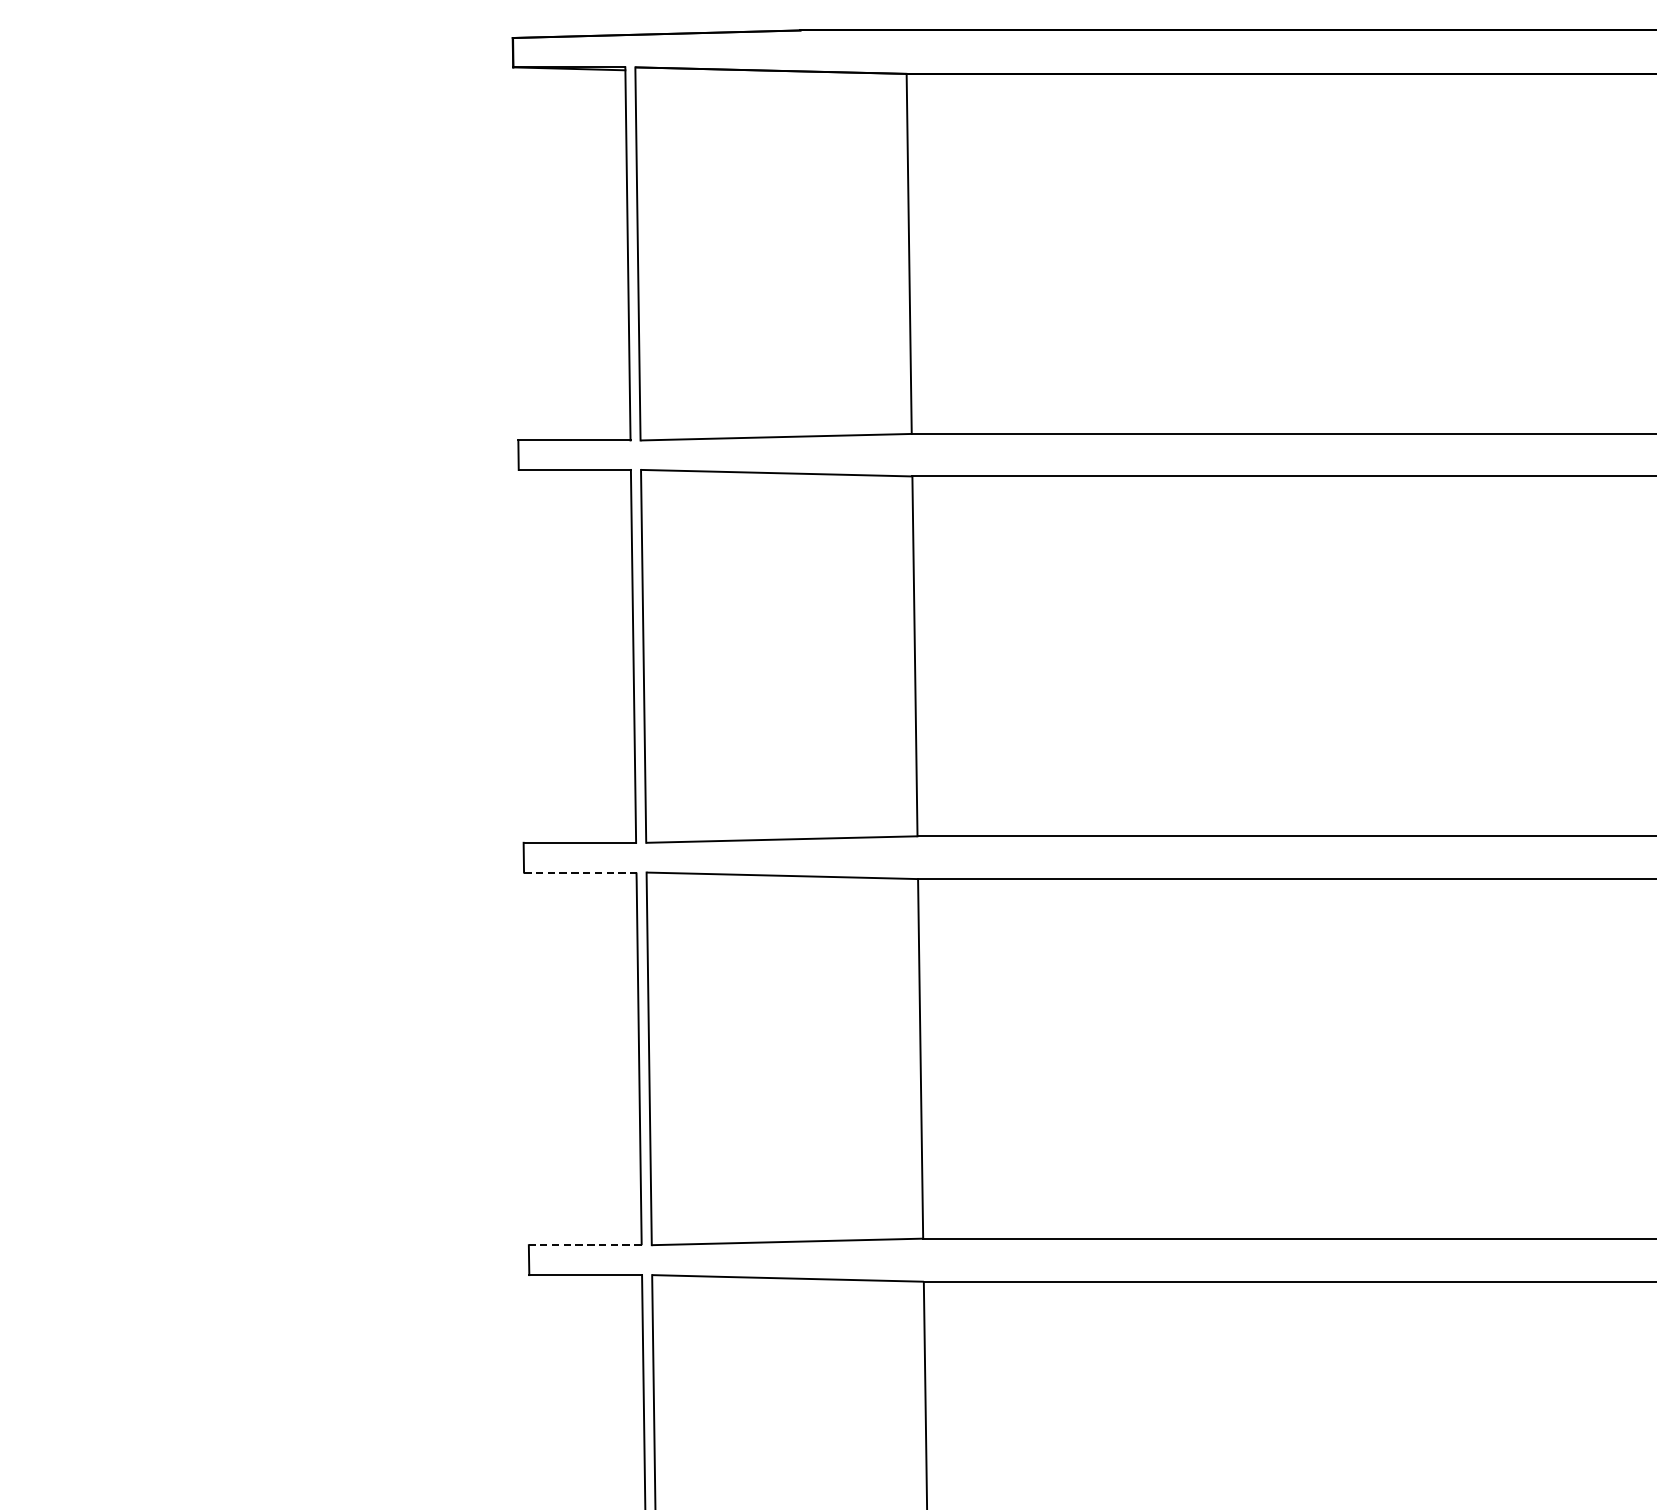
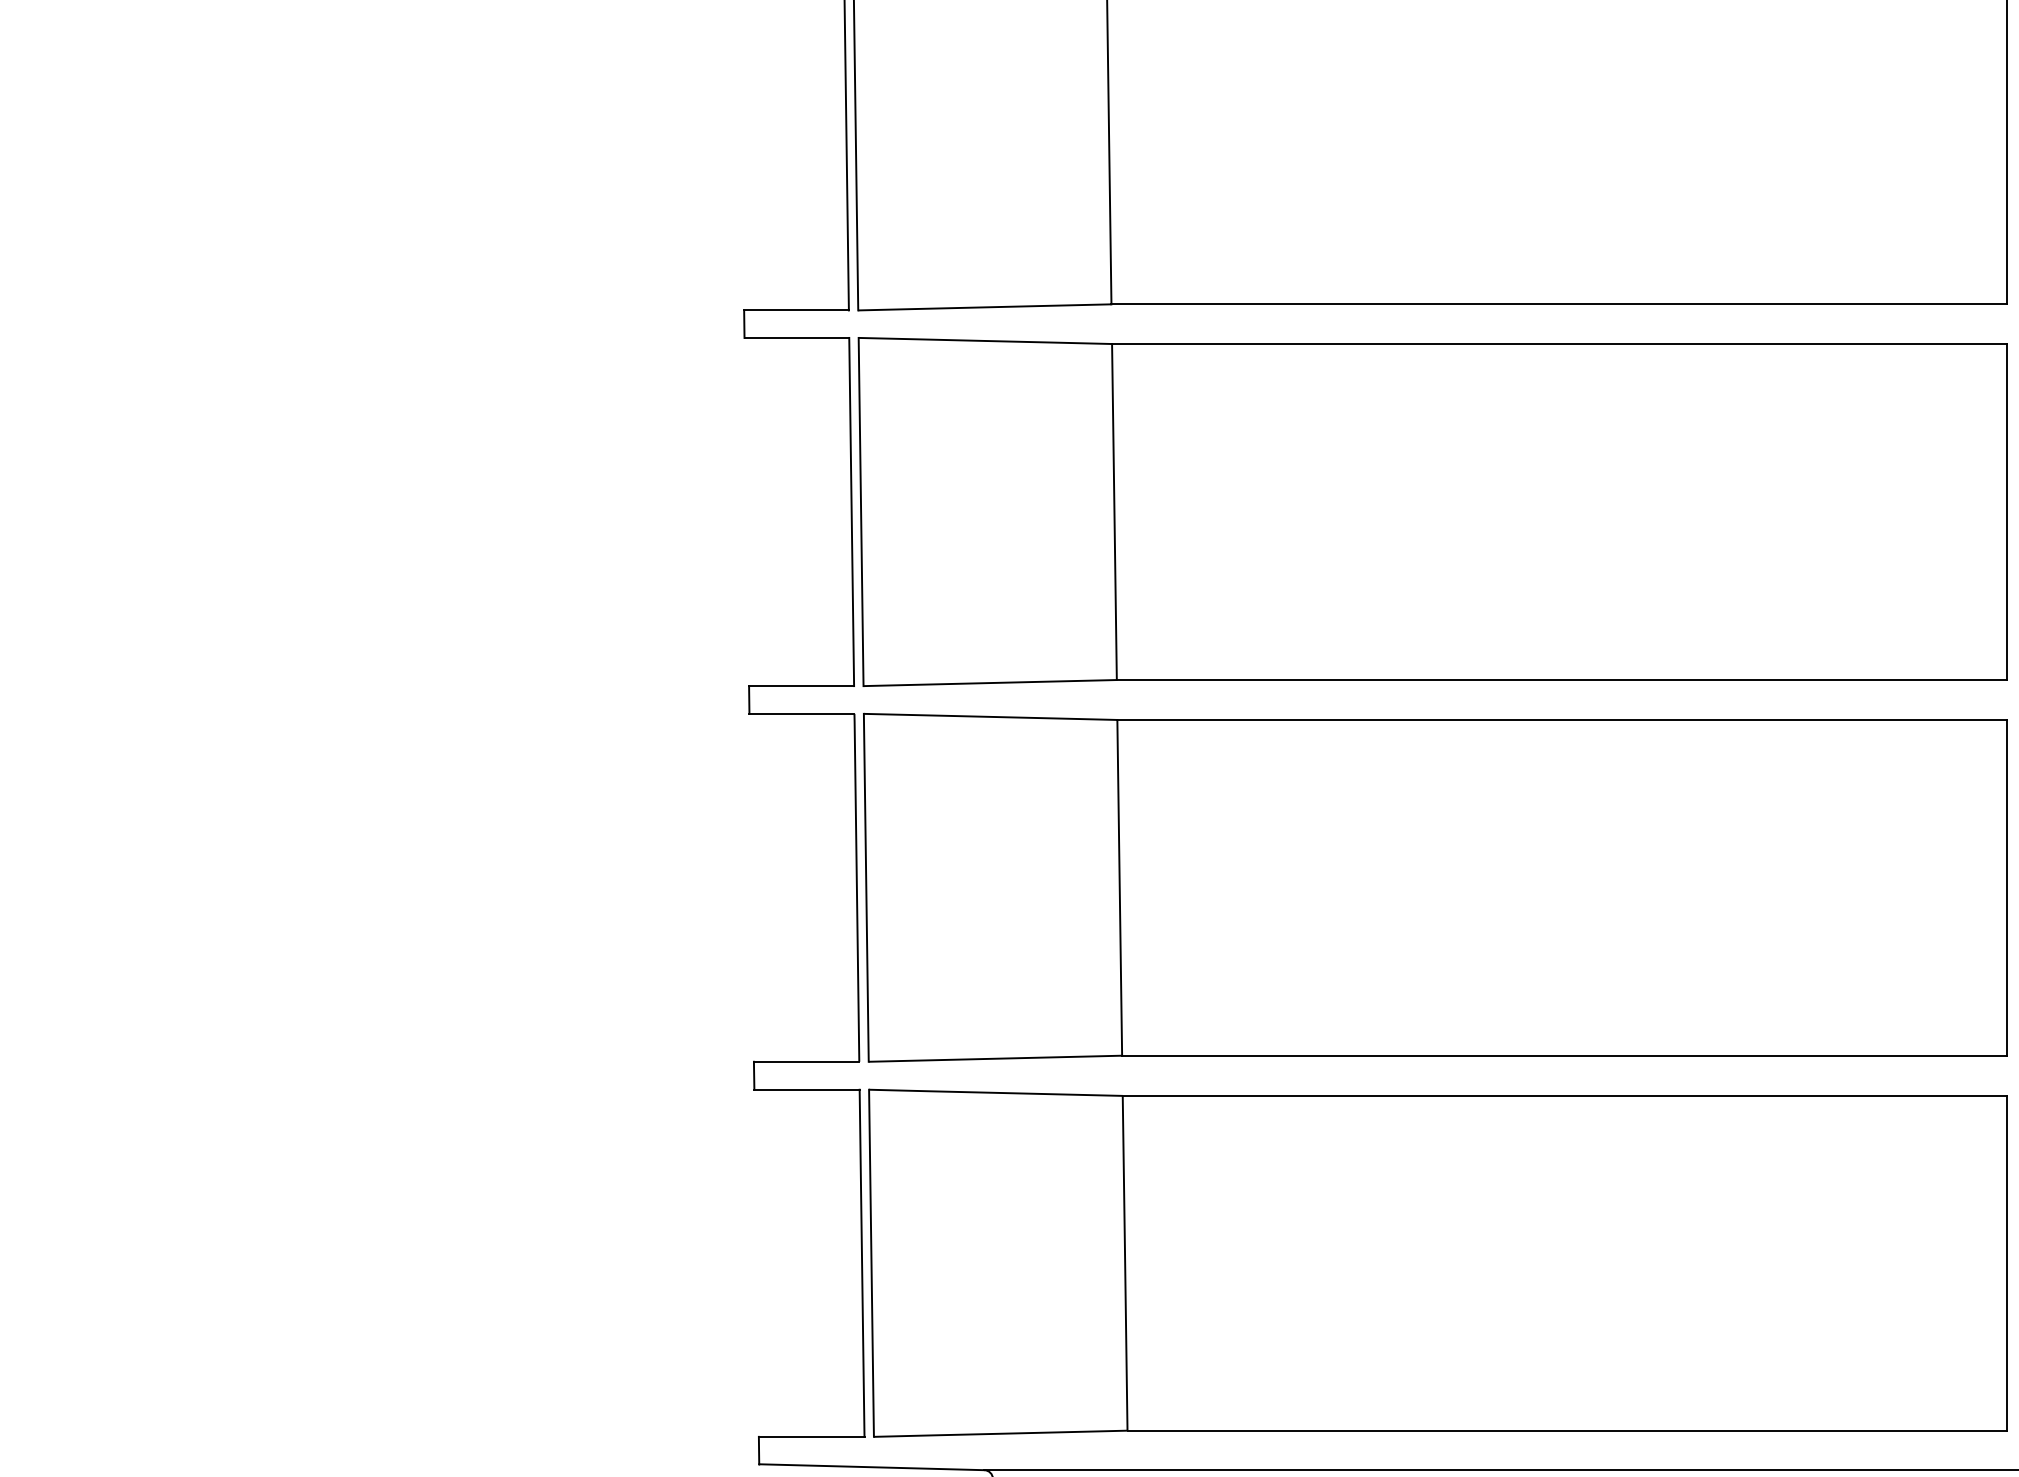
line: (579, 872) -> (801, 713), dashed -> solid
line: (585, 1244) -> (806, 1061), dashed -> solid

